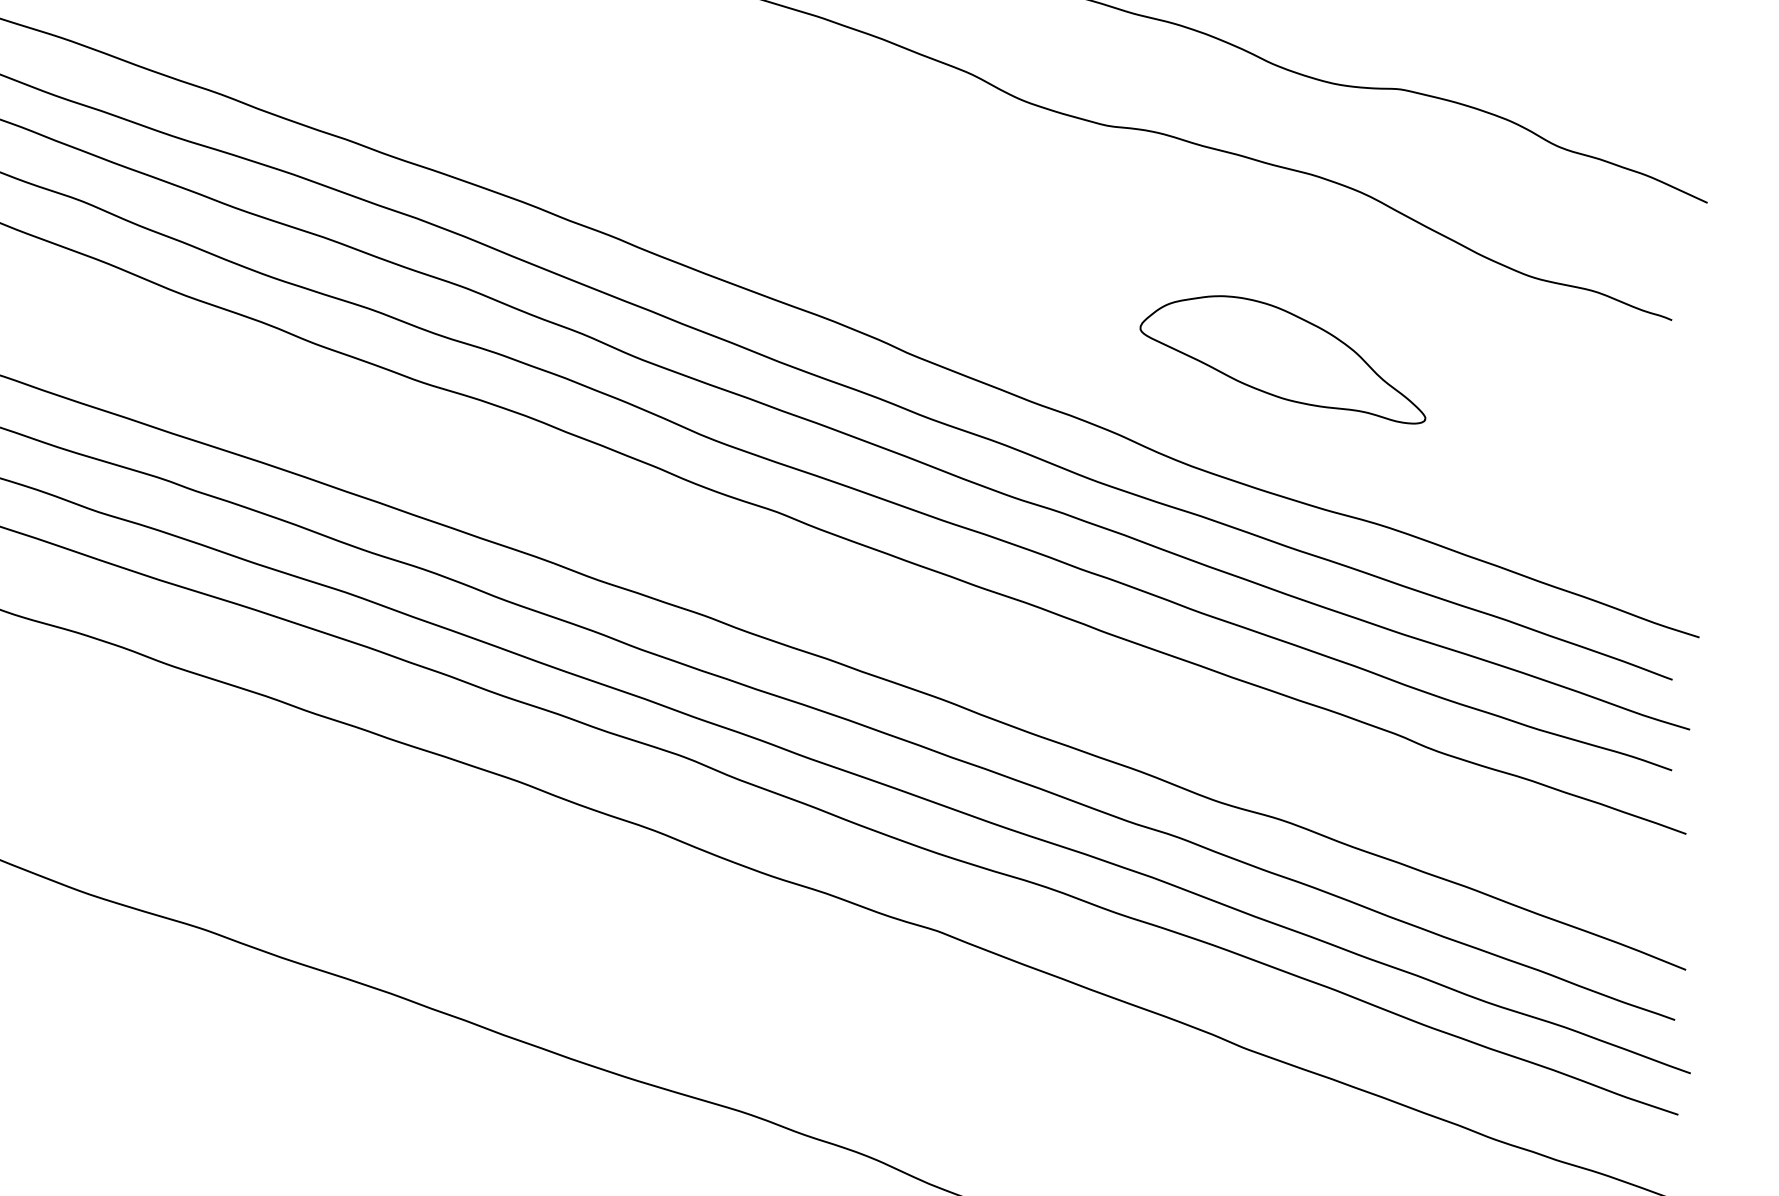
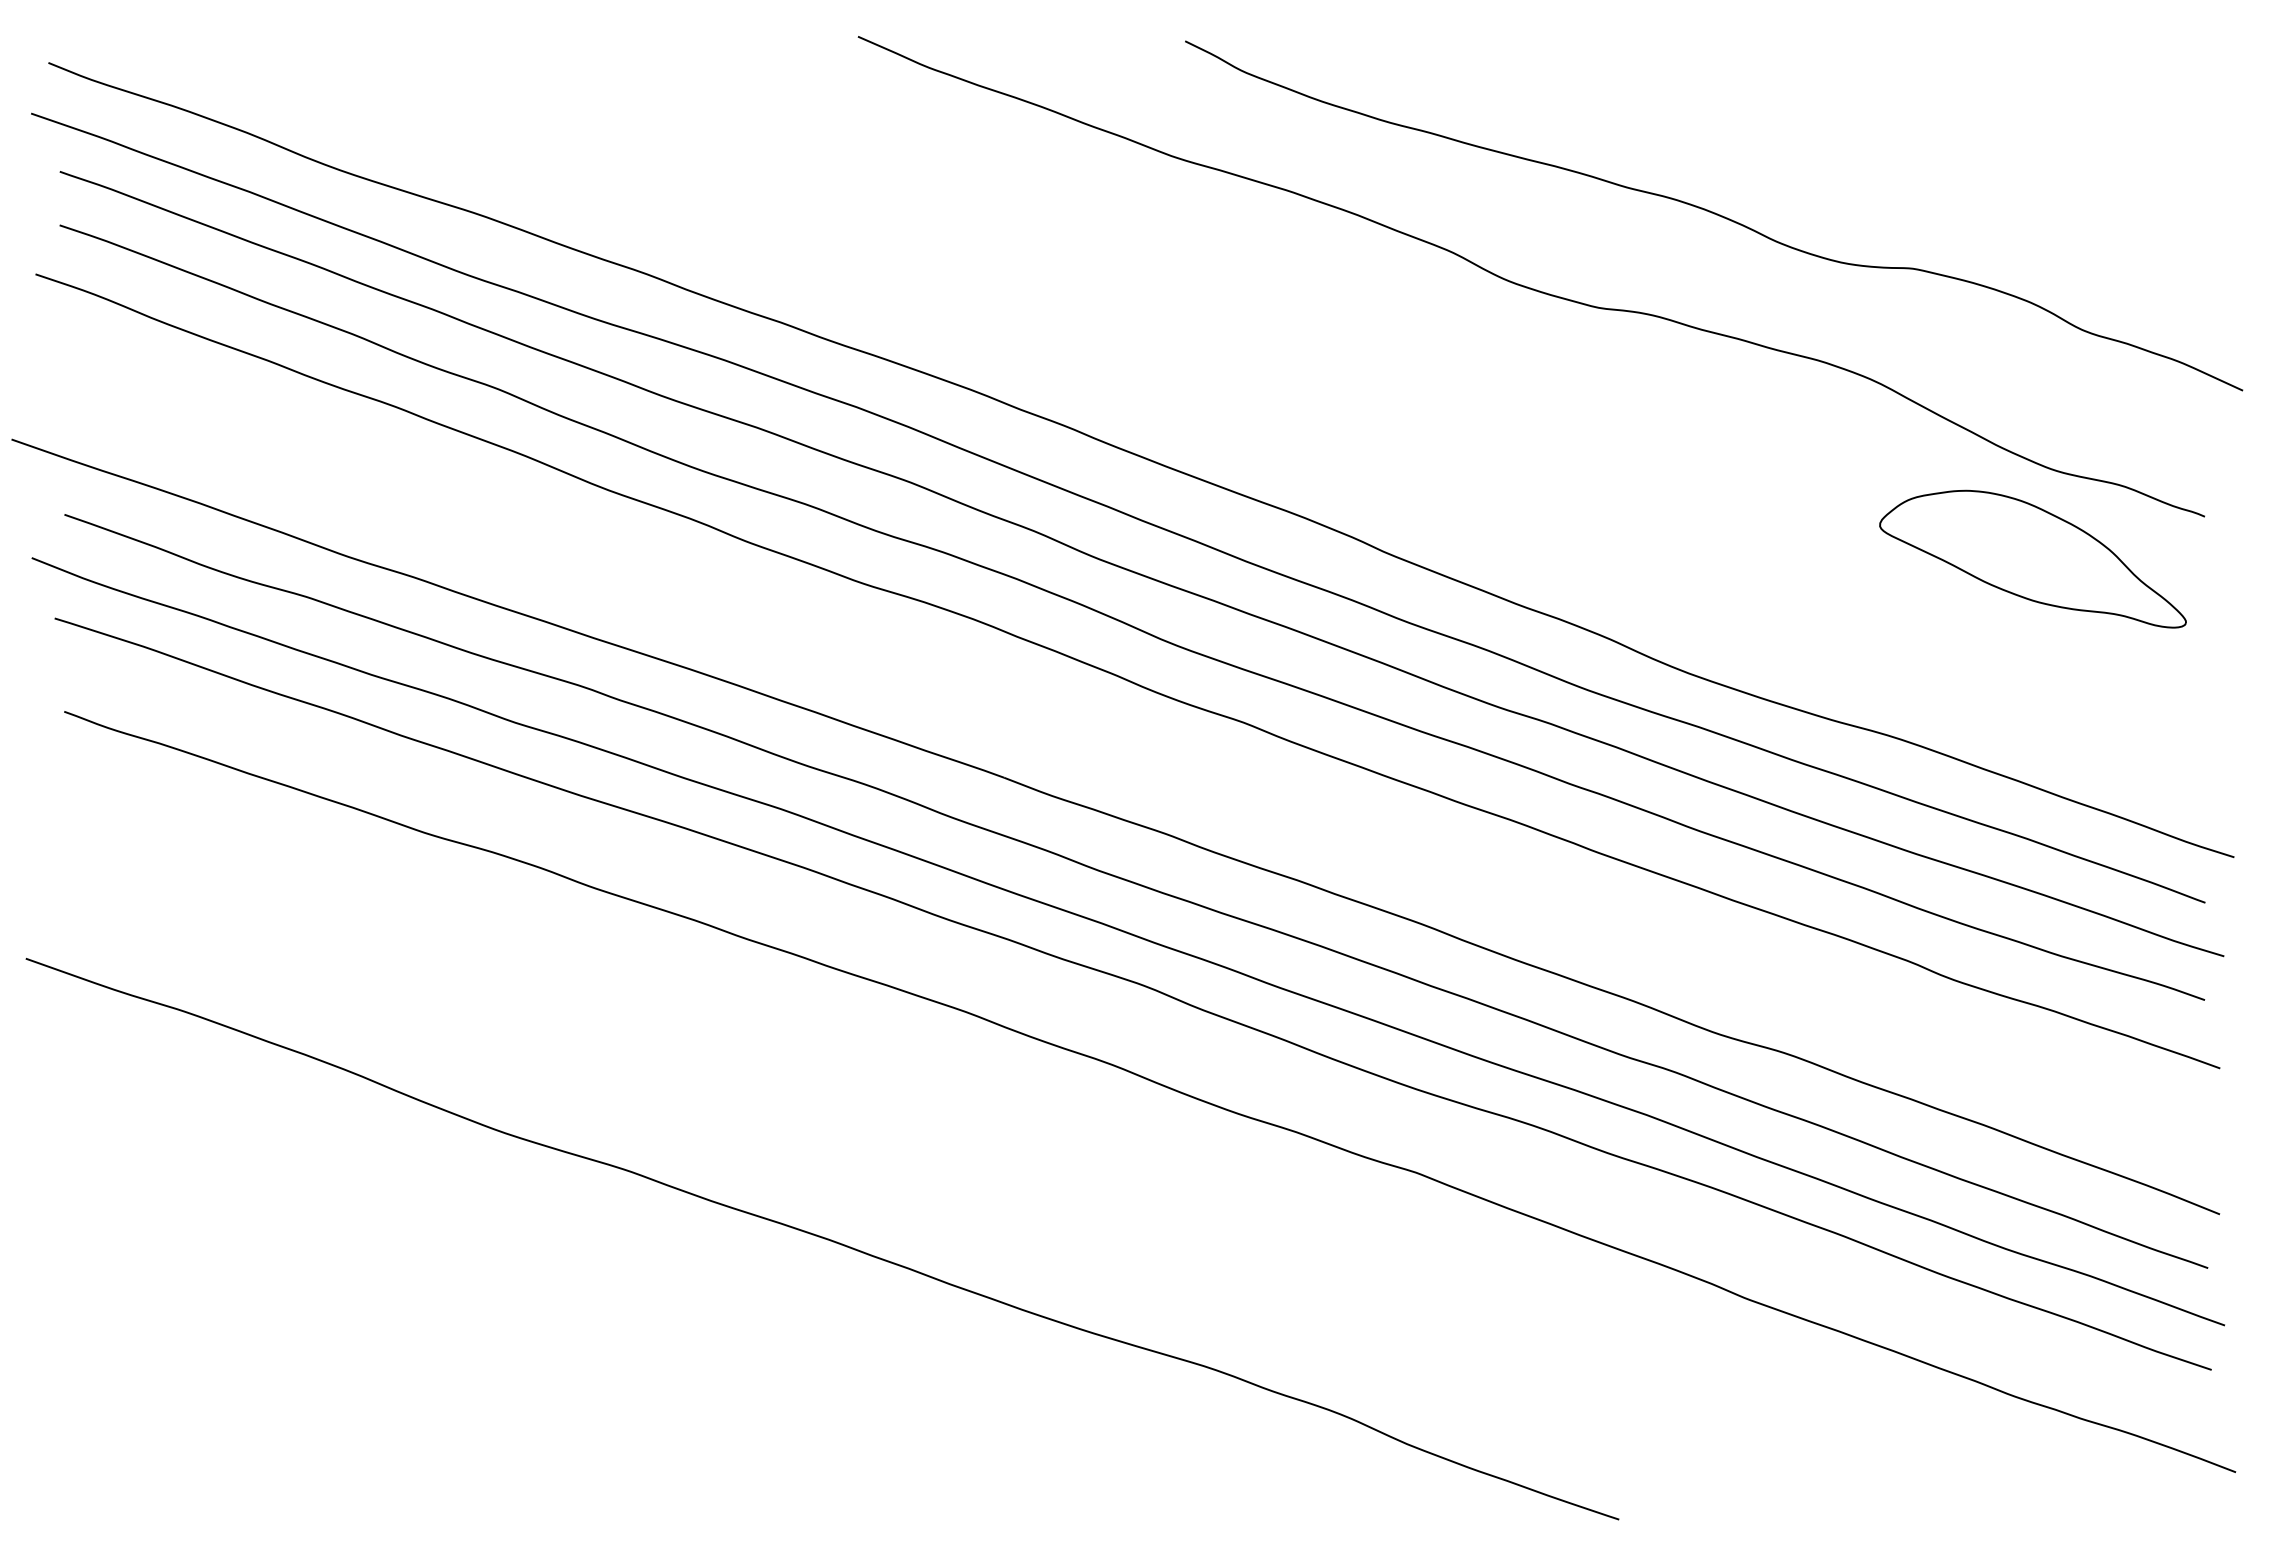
part: (1282, 359) -> (2032, 558), moved

